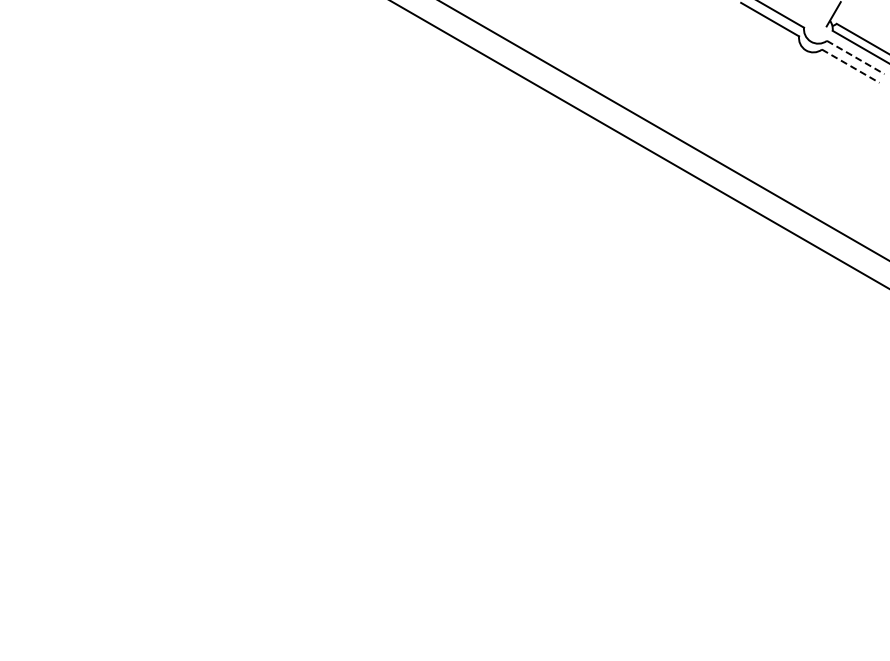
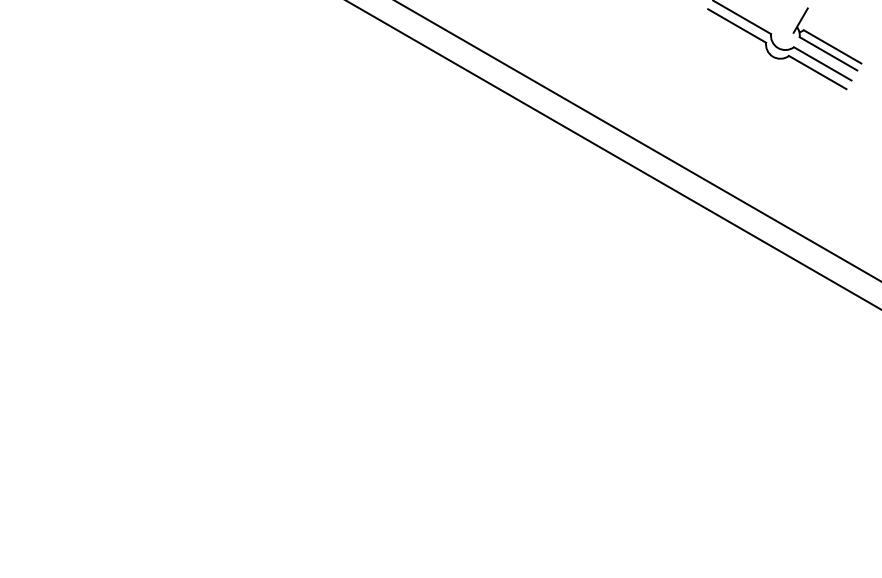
line: (856, 57) -> (823, 63), dashed -> solid
line: (851, 66) -> (818, 72), dashed -> solid

